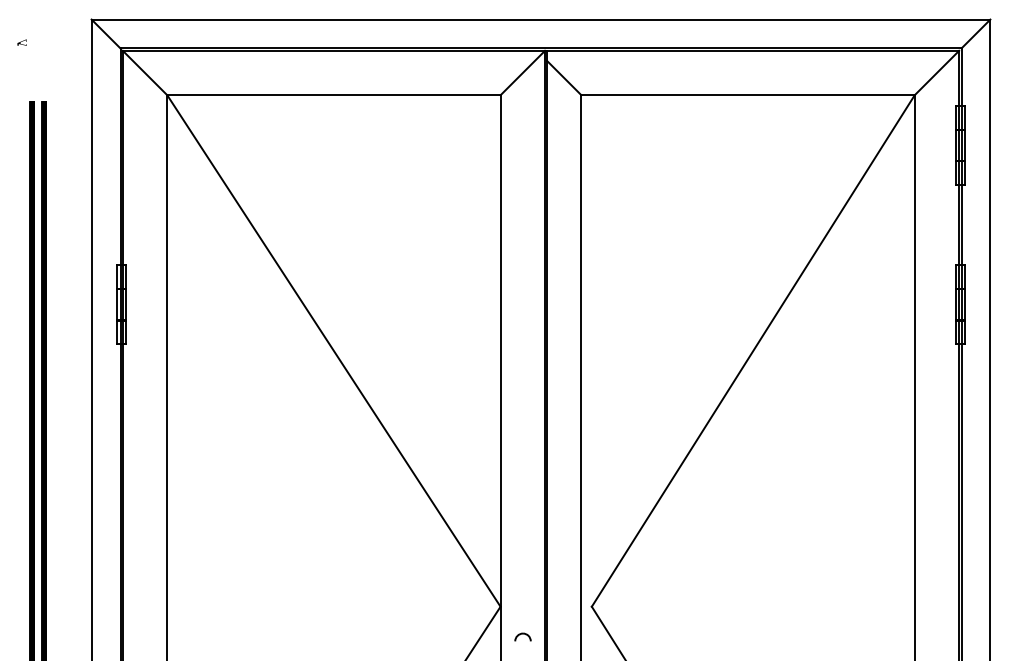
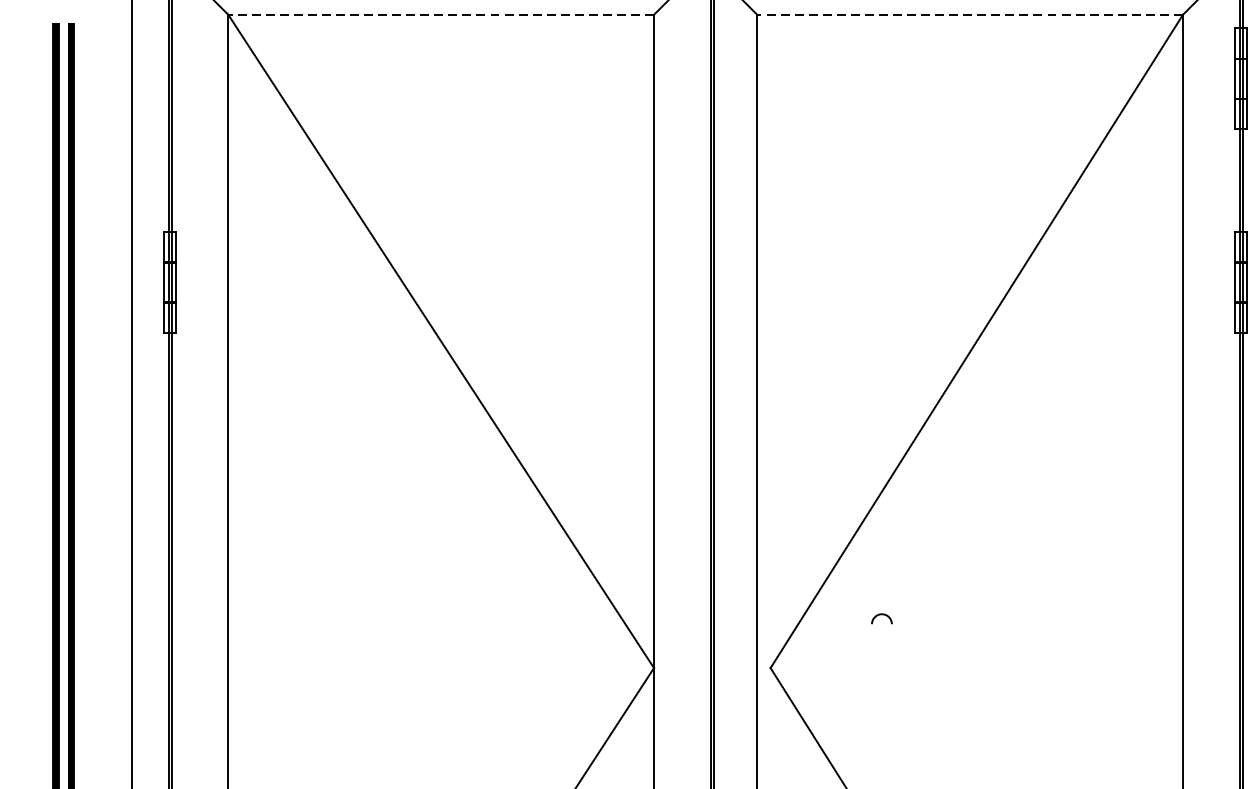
line: (333, 95) -> (440, 15), solid -> dashed
line: (748, 95) -> (970, 15), solid -> dashed
part: (522, 636) -> (881, 617), moved

